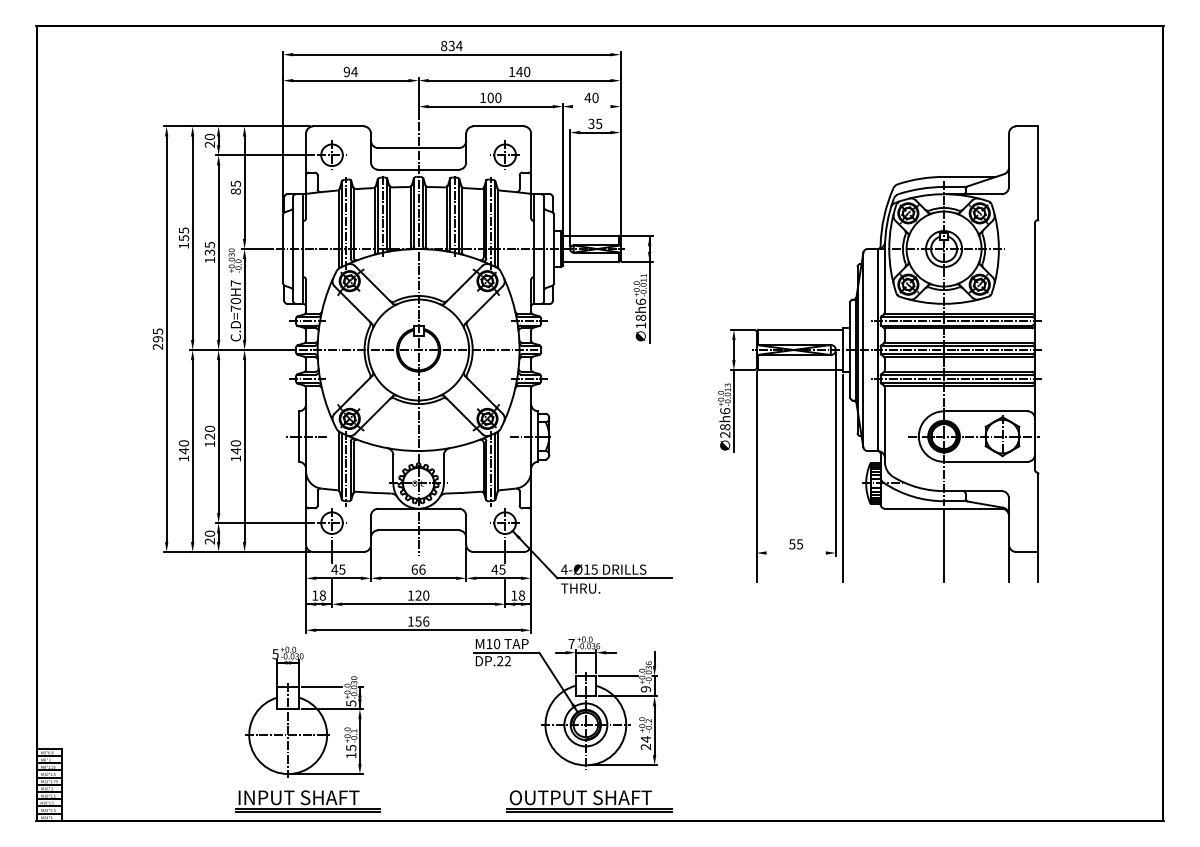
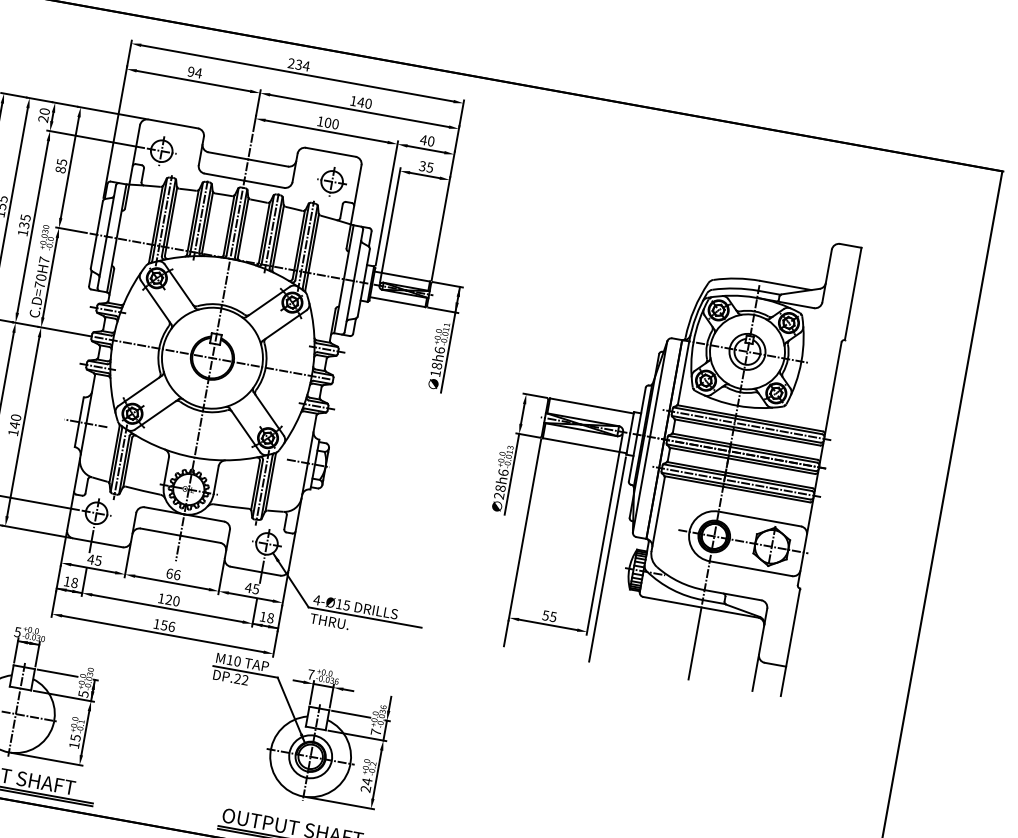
text: (444, 46) -> (291, 64), 834 -> 234
line: (591, 106) -> (425, 149), added
line: (795, 553) -> (547, 625), added
text: (645, 689) -> (375, 732), 9 -> 7

